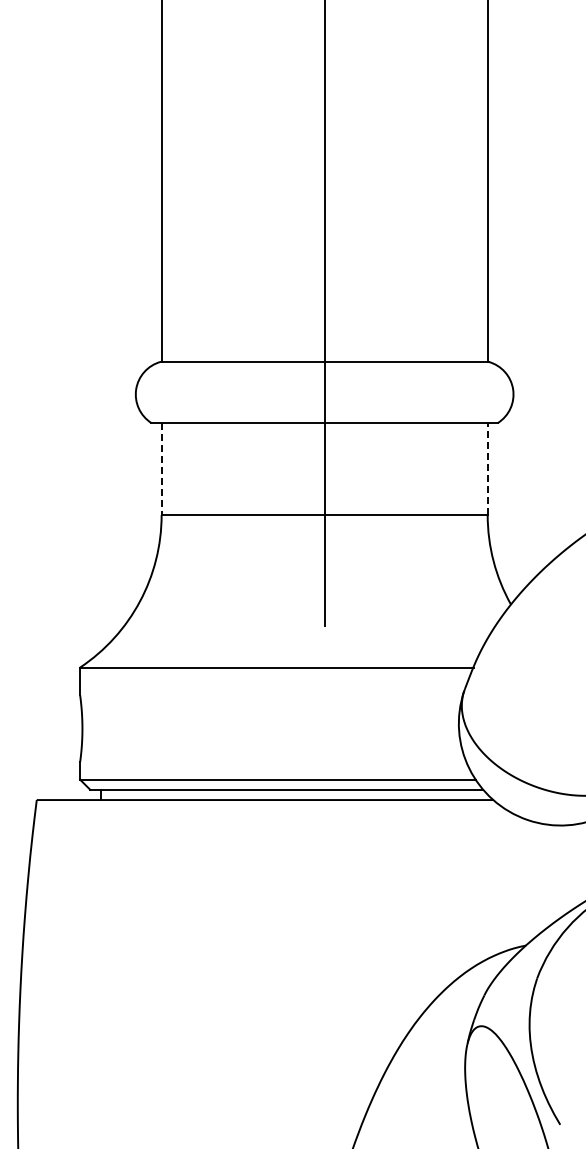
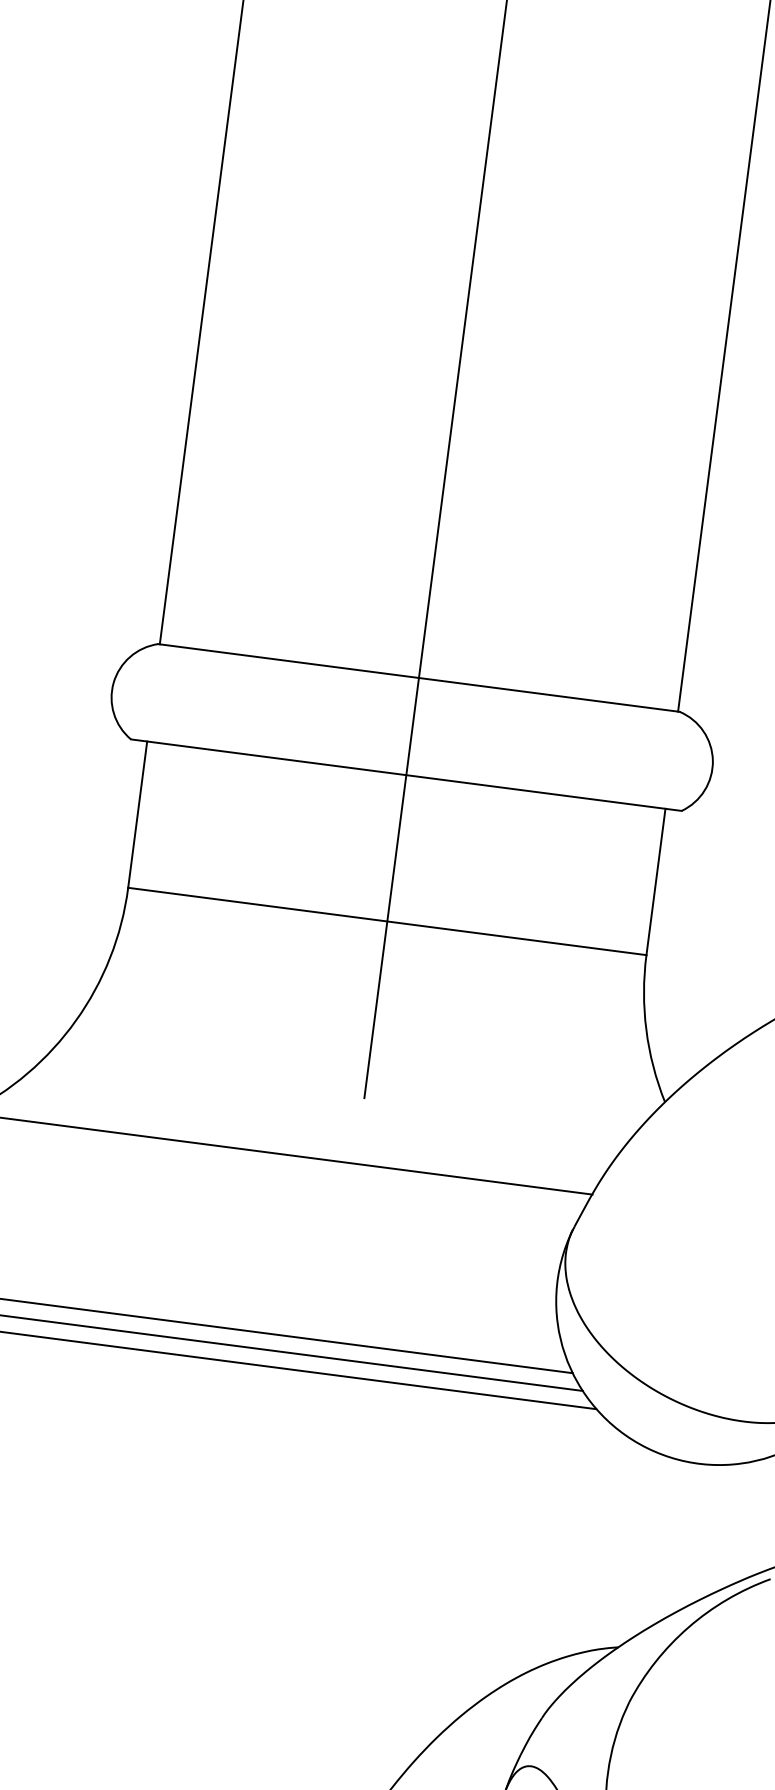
line: (487, 468) -> (655, 881), dashed -> solid
line: (161, 469) -> (137, 815), dashed -> solid

